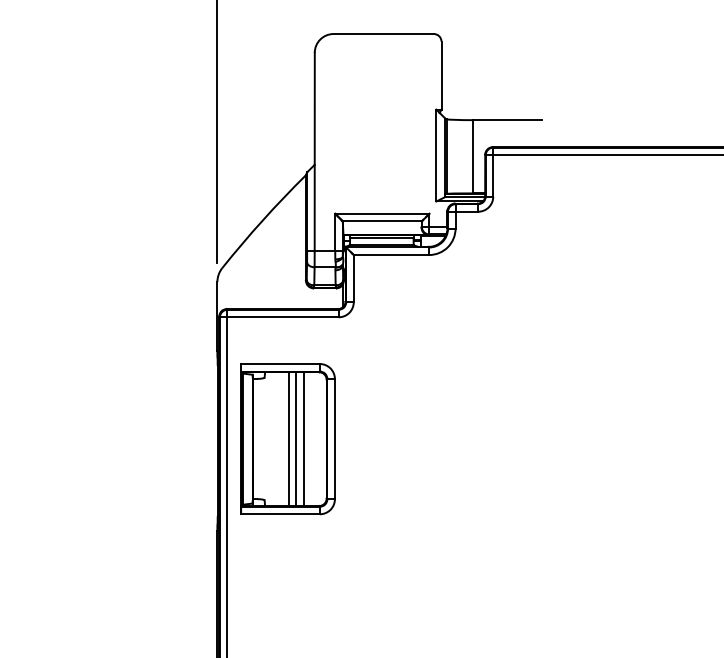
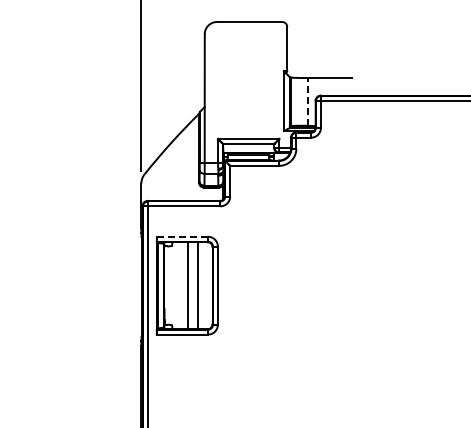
line: (472, 156) -> (307, 101), solid -> dashed
line: (280, 363) -> (182, 236), solid -> dashed
line: (295, 438) -> (192, 285), removed

